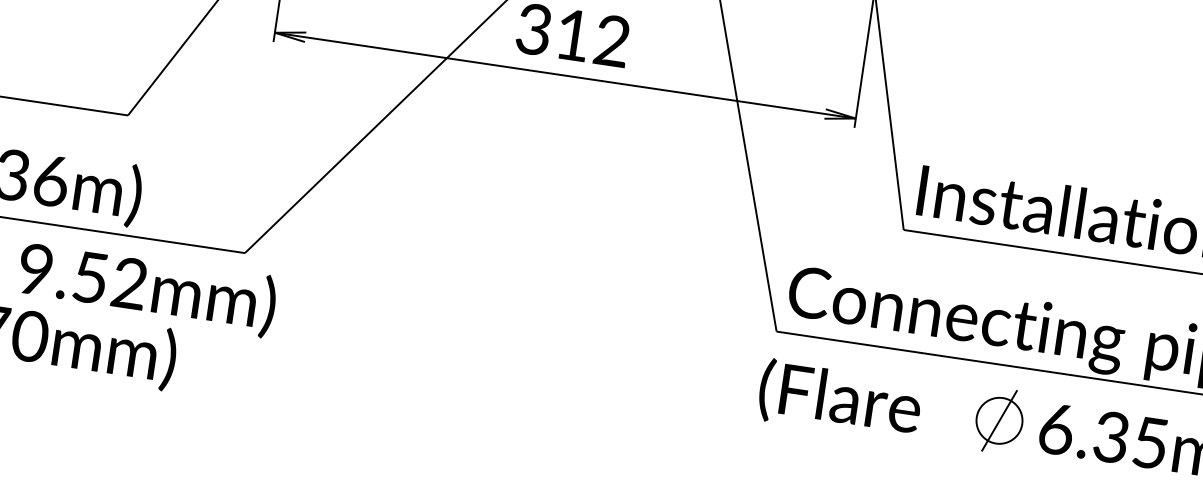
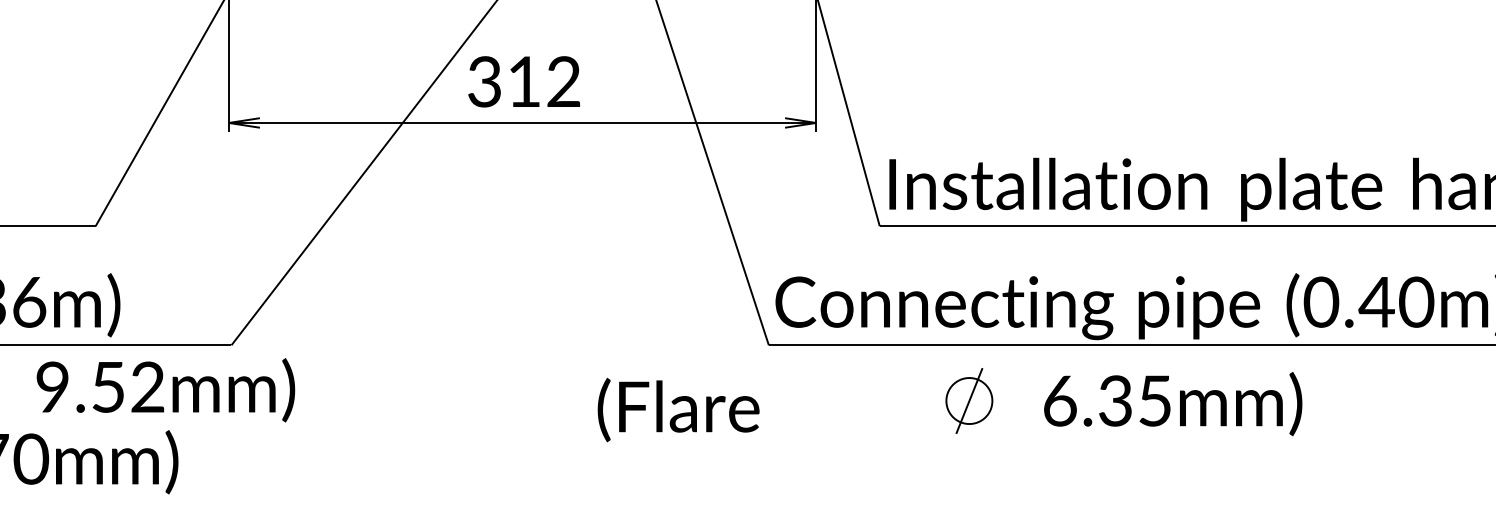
text: (146, 289) -> (165, 390), moved
text: (839, 400) -> (678, 410), moved
part: (999, 420) -> (969, 400), moved

